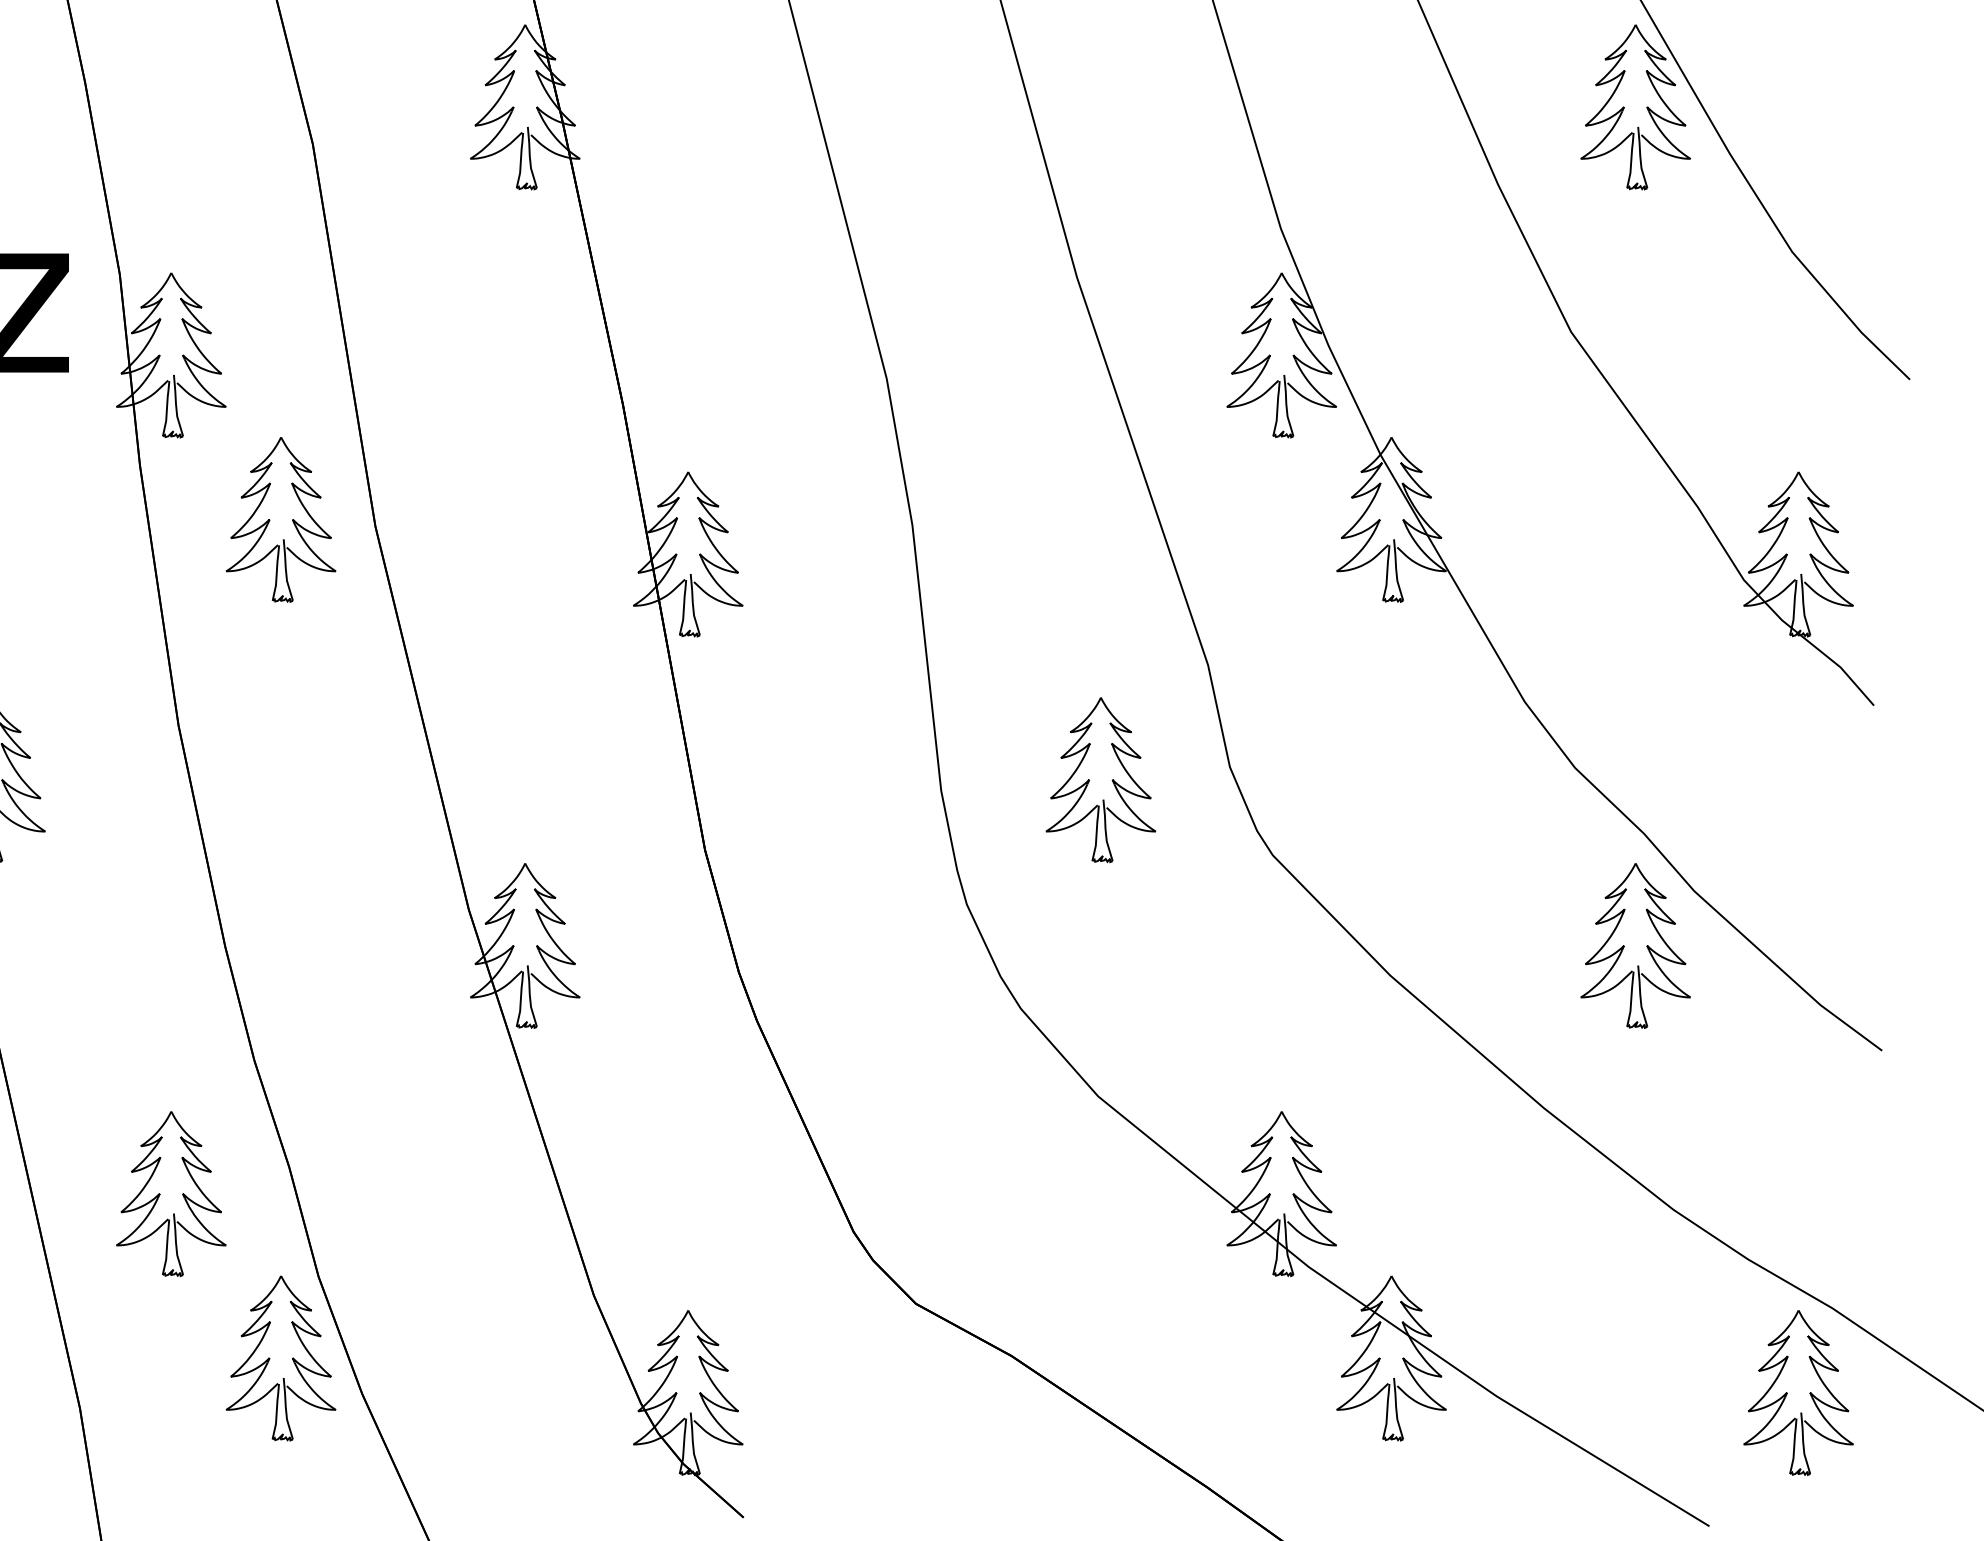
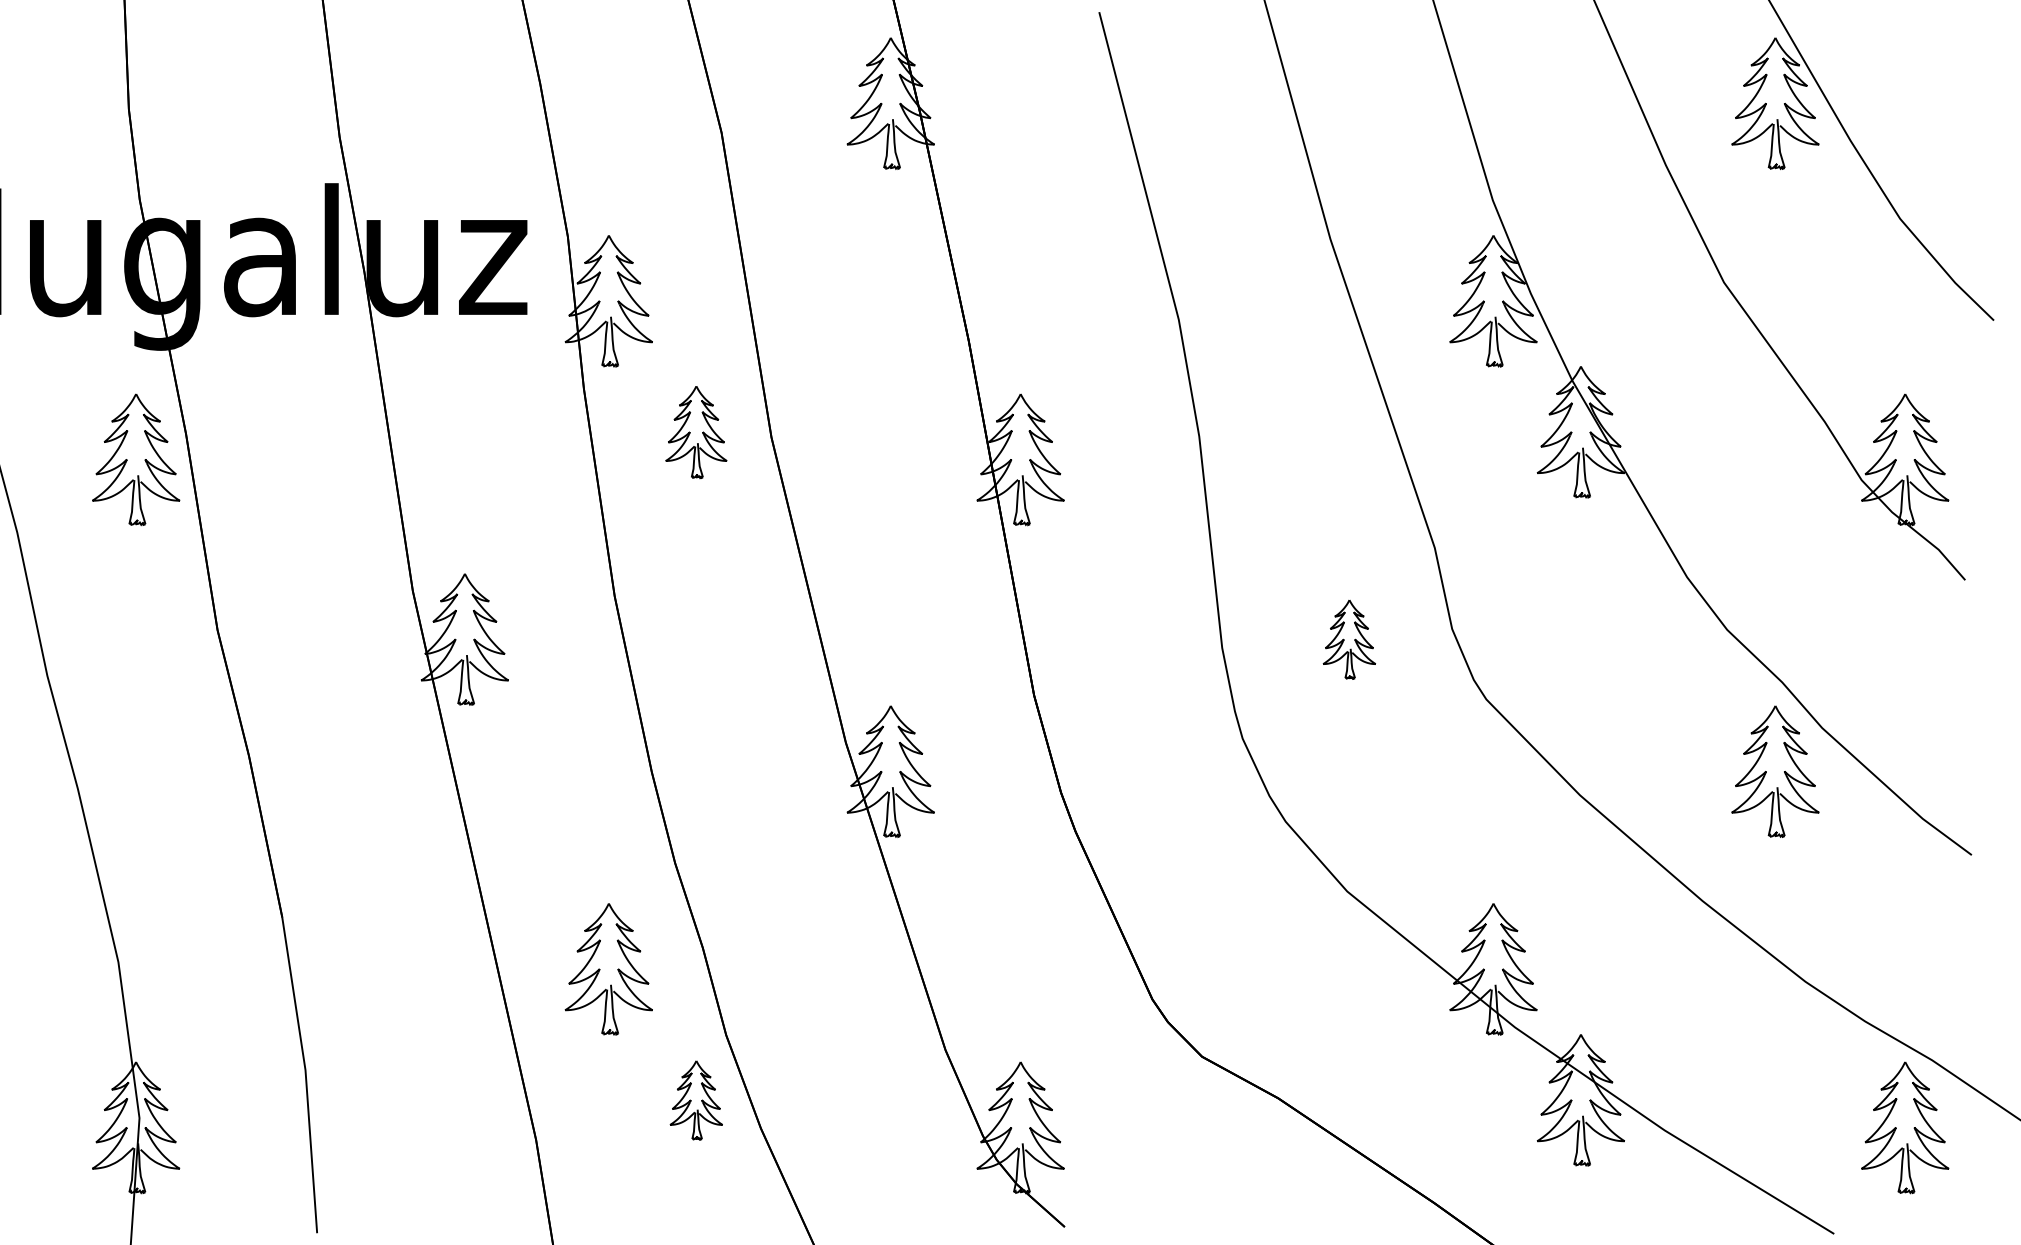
part: (281, 520) -> (696, 432), size x0.7
part: (1100, 780) -> (1349, 639), size x0.6
part: (281, 1358) -> (696, 1100), size x0.6

